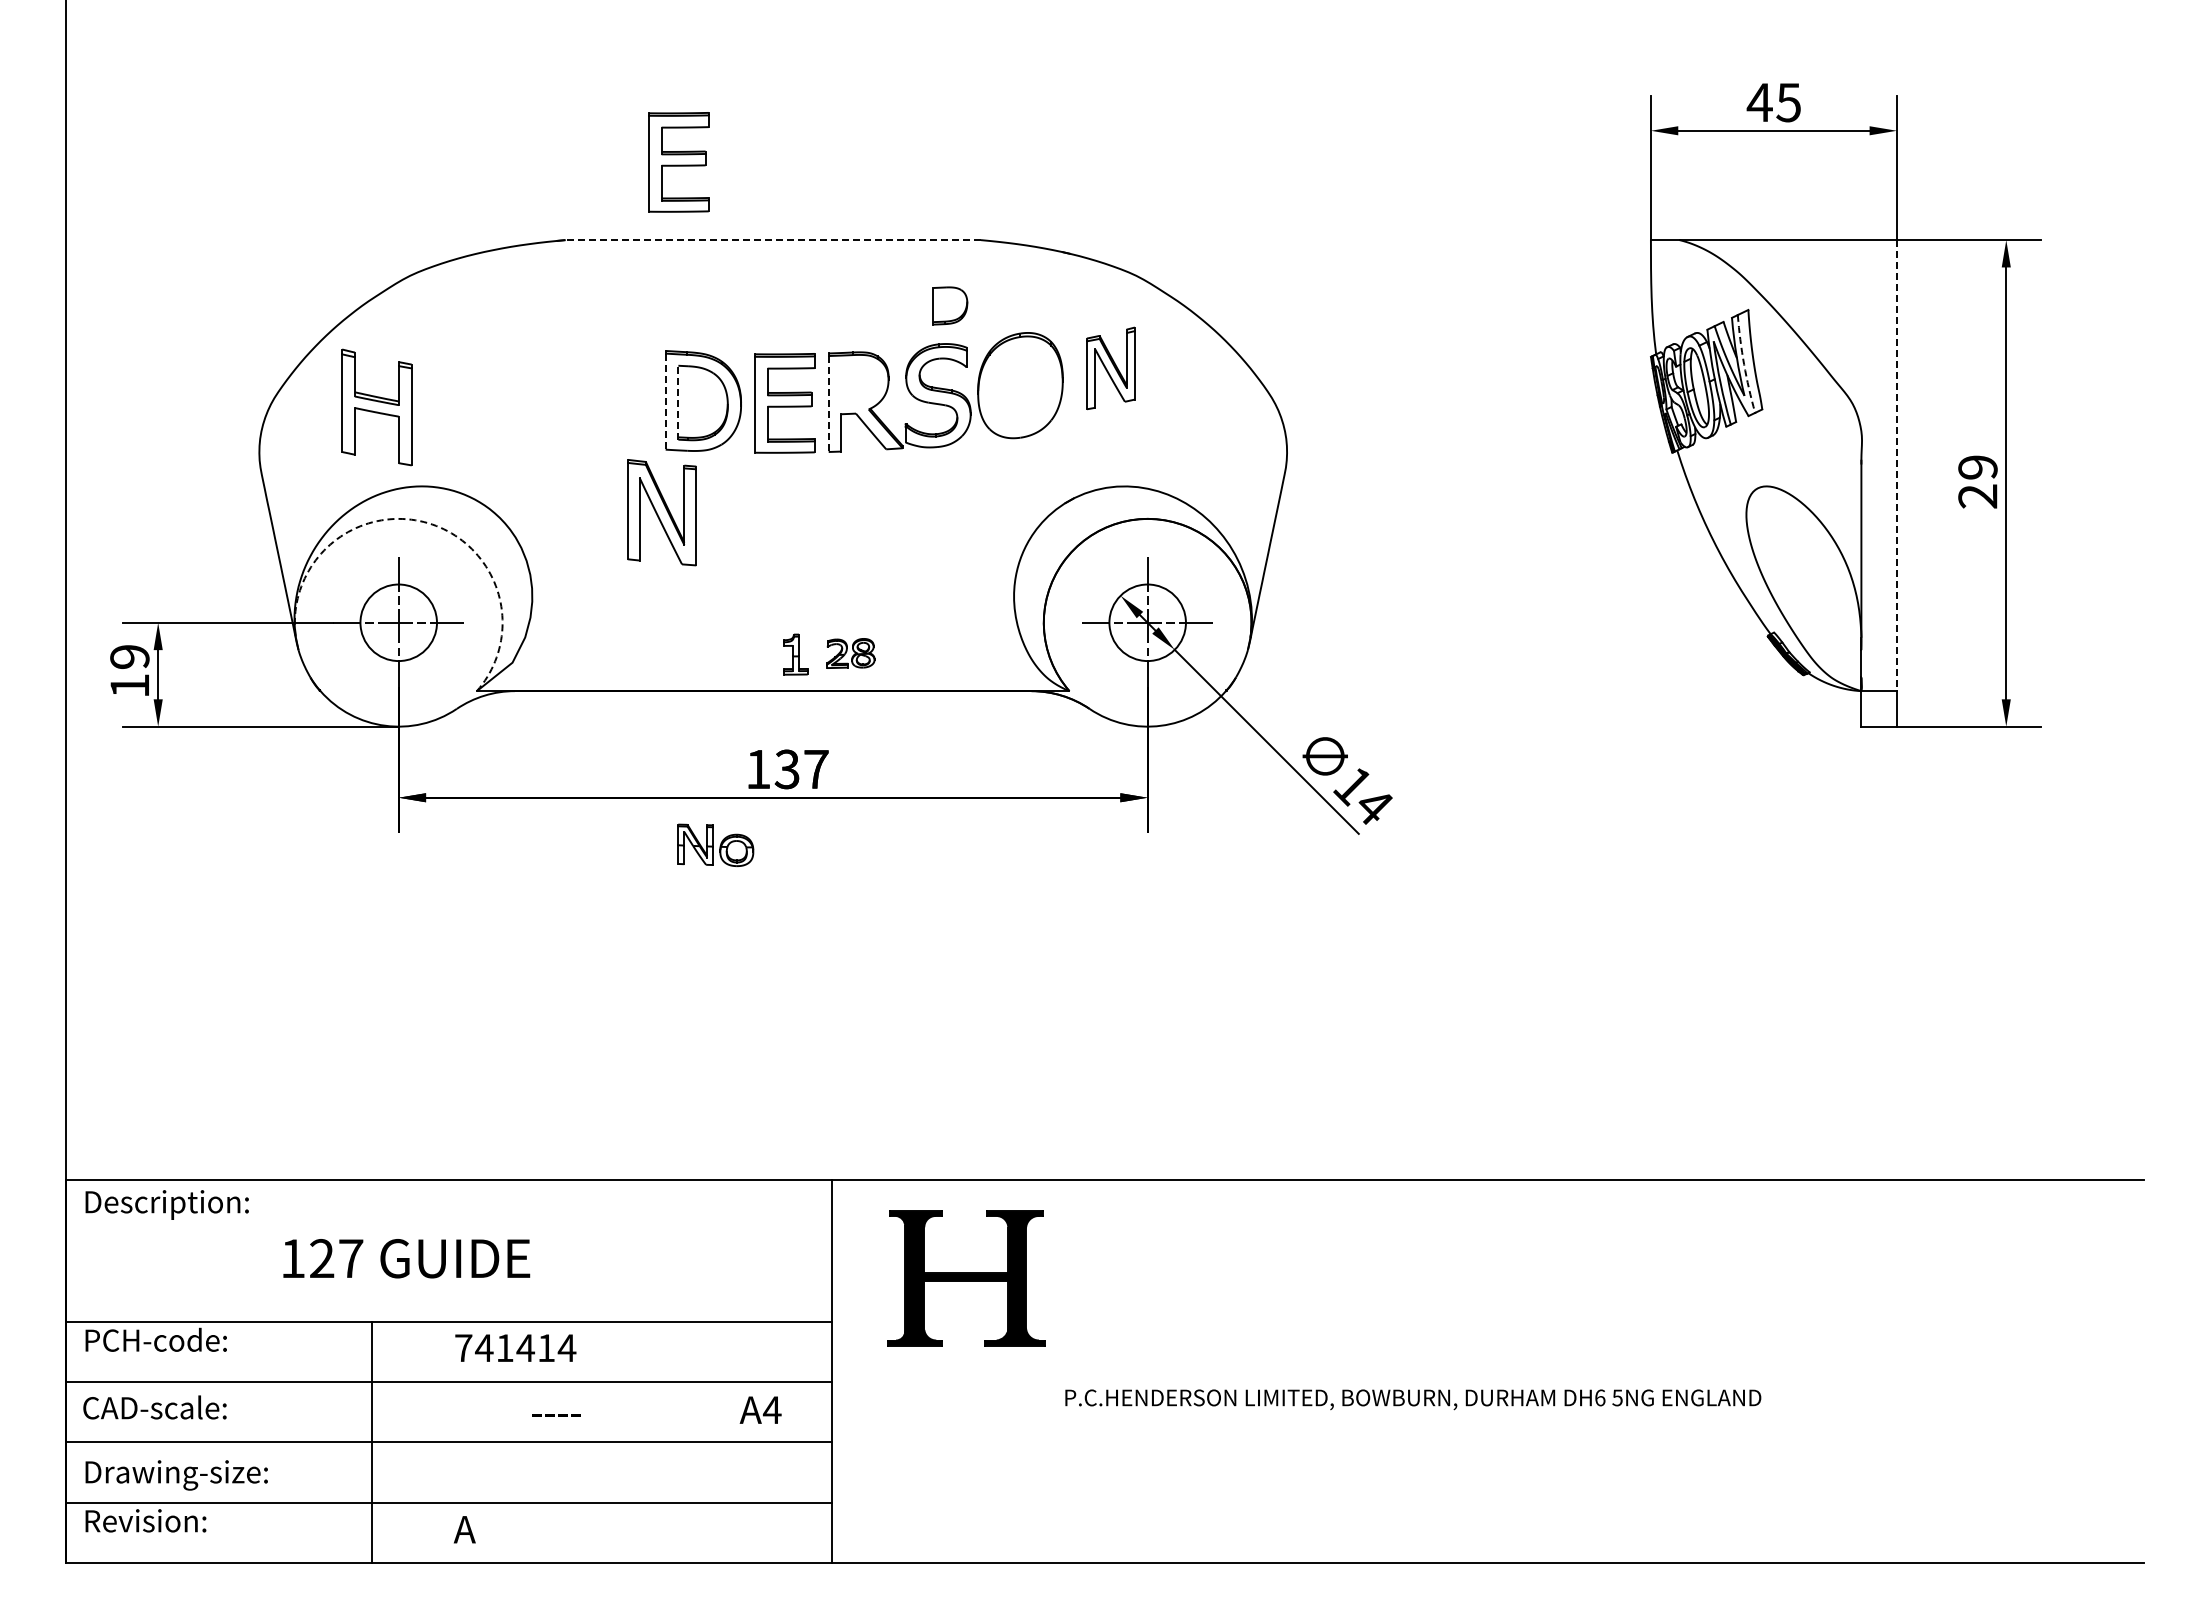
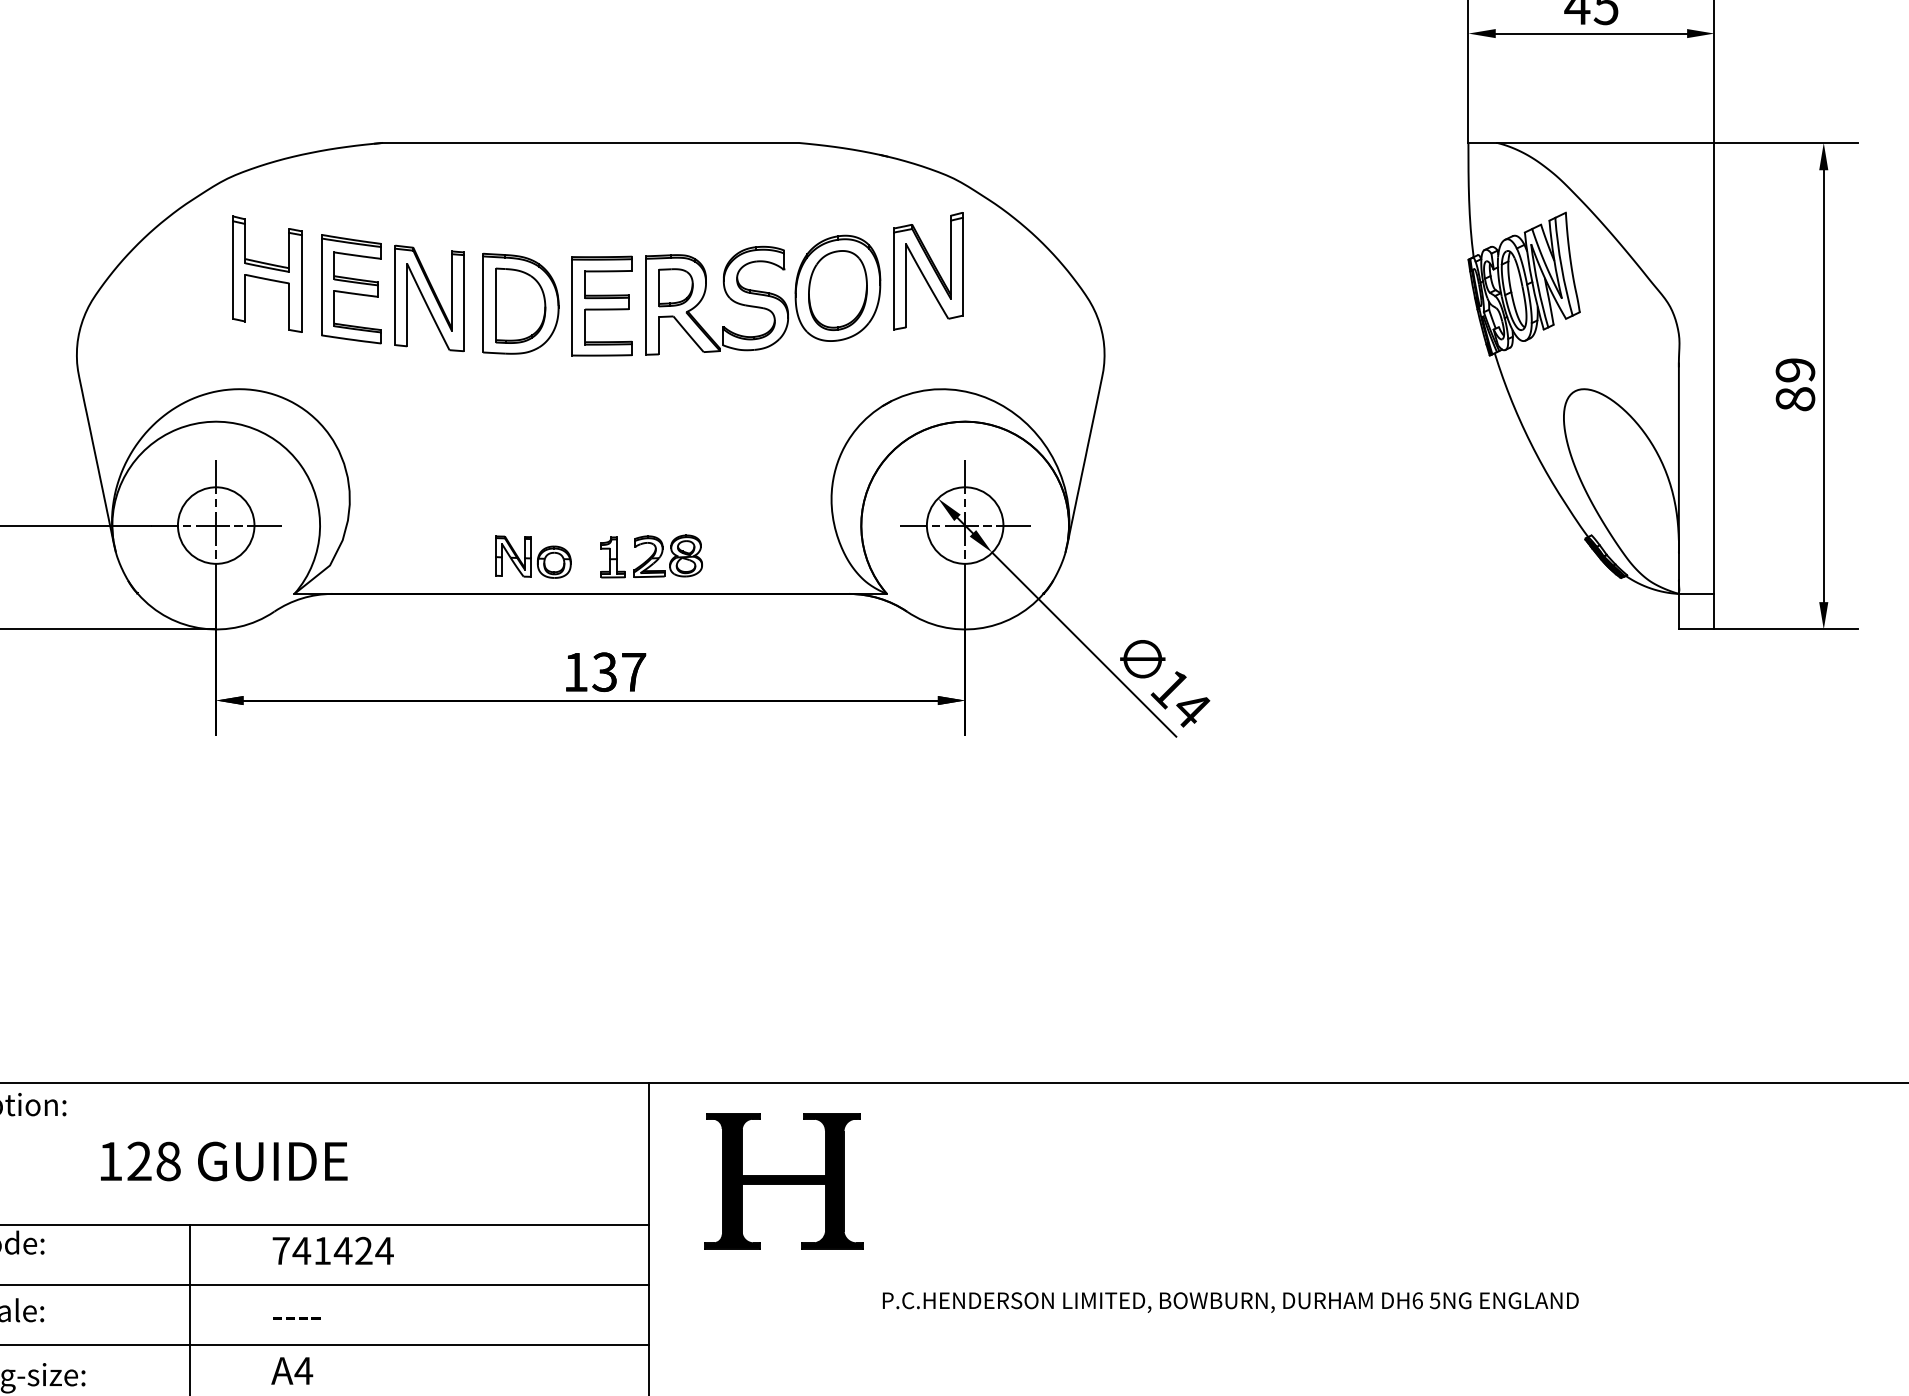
part: (678, 162) -> (495, 65), removed
line: (773, 240) -> (590, 143), dashed -> solid
part: (950, 305) -> (675, 287), moved
arc: (1744, 364) -> (1561, 267), dashed -> solid
part: (1110, 368) -> (927, 271), size x1.43
part: (533, 386) -> (350, 289), added
part: (1020, 387) -> (837, 290), added
line: (665, 402) -> (482, 305), dashed -> solid
line: (678, 402) -> (495, 305), dashed -> solid
line: (828, 404) -> (645, 307), dashed -> solid
part: (376, 407) -> (266, 274), moved
line: (1896, 465) -> (1713, 368), dashed -> solid
text: (1977, 496) -> (1794, 399), 29 -> 89
part: (661, 512) -> (428, 298), moved
arc: (428, 523) -> (245, 426), dashed -> solid
part: (850, 653) -> (667, 556), size x1.43
part: (715, 844) -> (532, 556), moved
text: (351, 1258) -> (168, 1161), 127 -> 128
text: (545, 1347) -> (362, 1250), 741414 -> 741424
text: (760, 1409) -> (291, 1370), moved
text: (556, 1415) -> (296, 1318), moved

